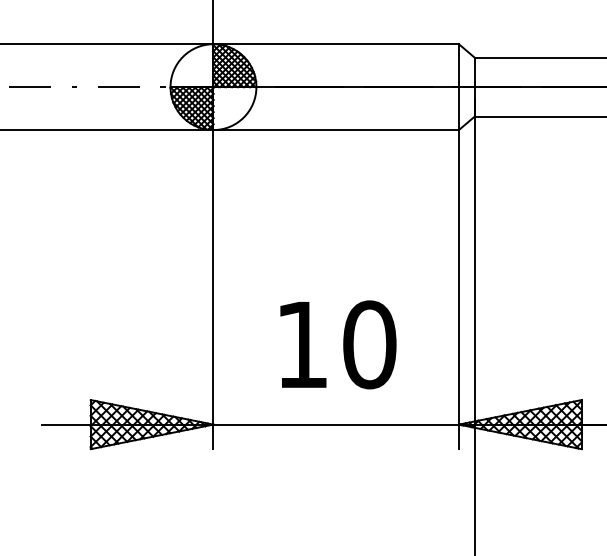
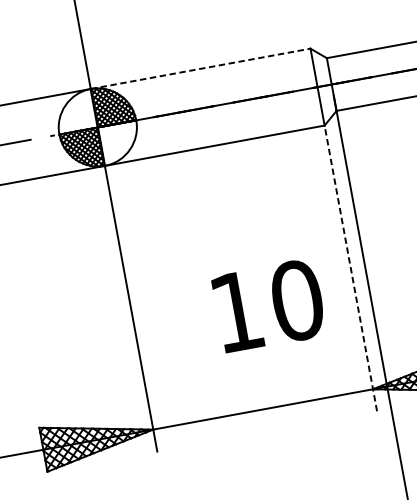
line: (336, 44) -> (200, 69), solid -> dashed
line: (458, 289) -> (350, 268), solid -> dashed
text: (338, 344) -> (269, 305), moved

